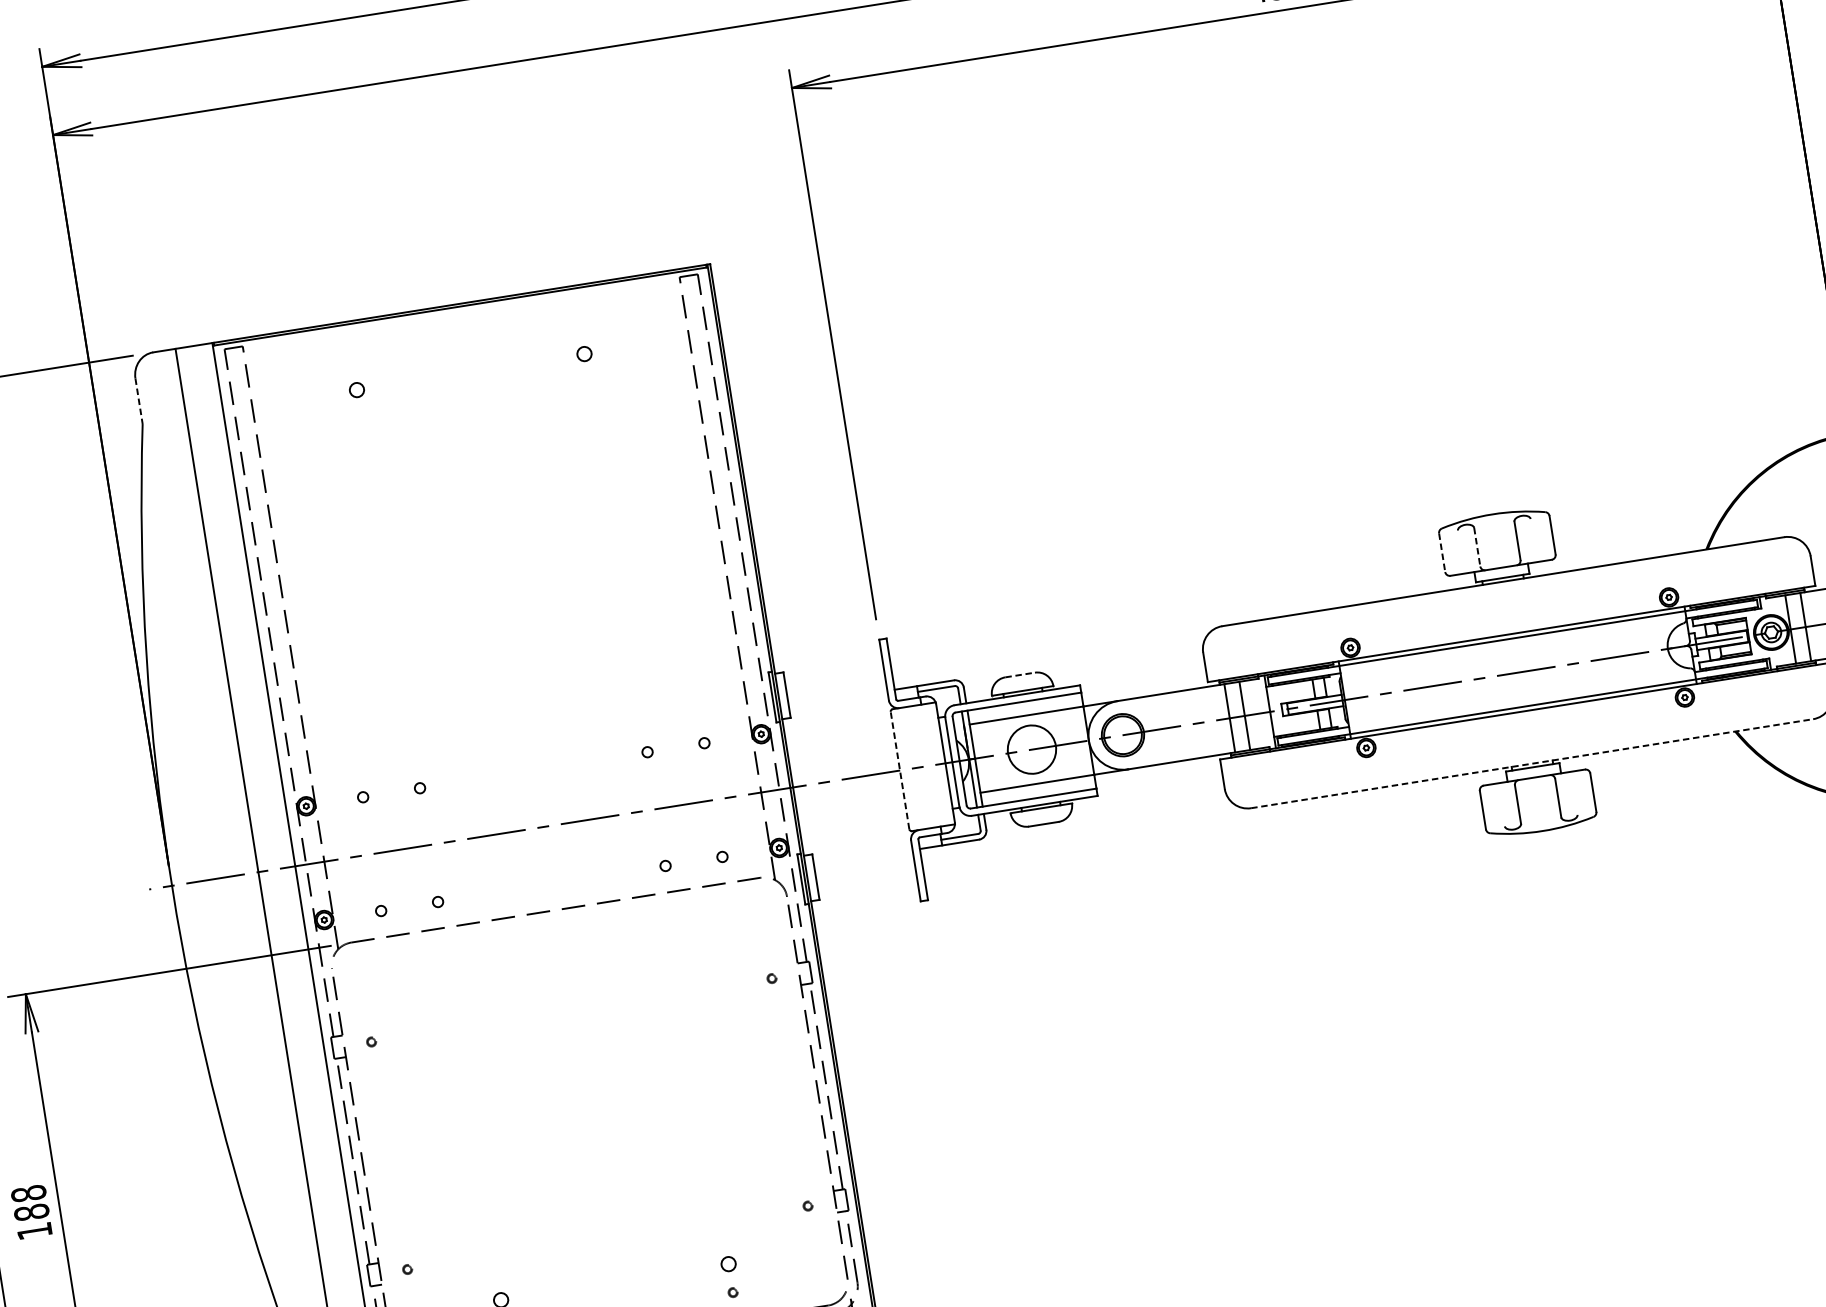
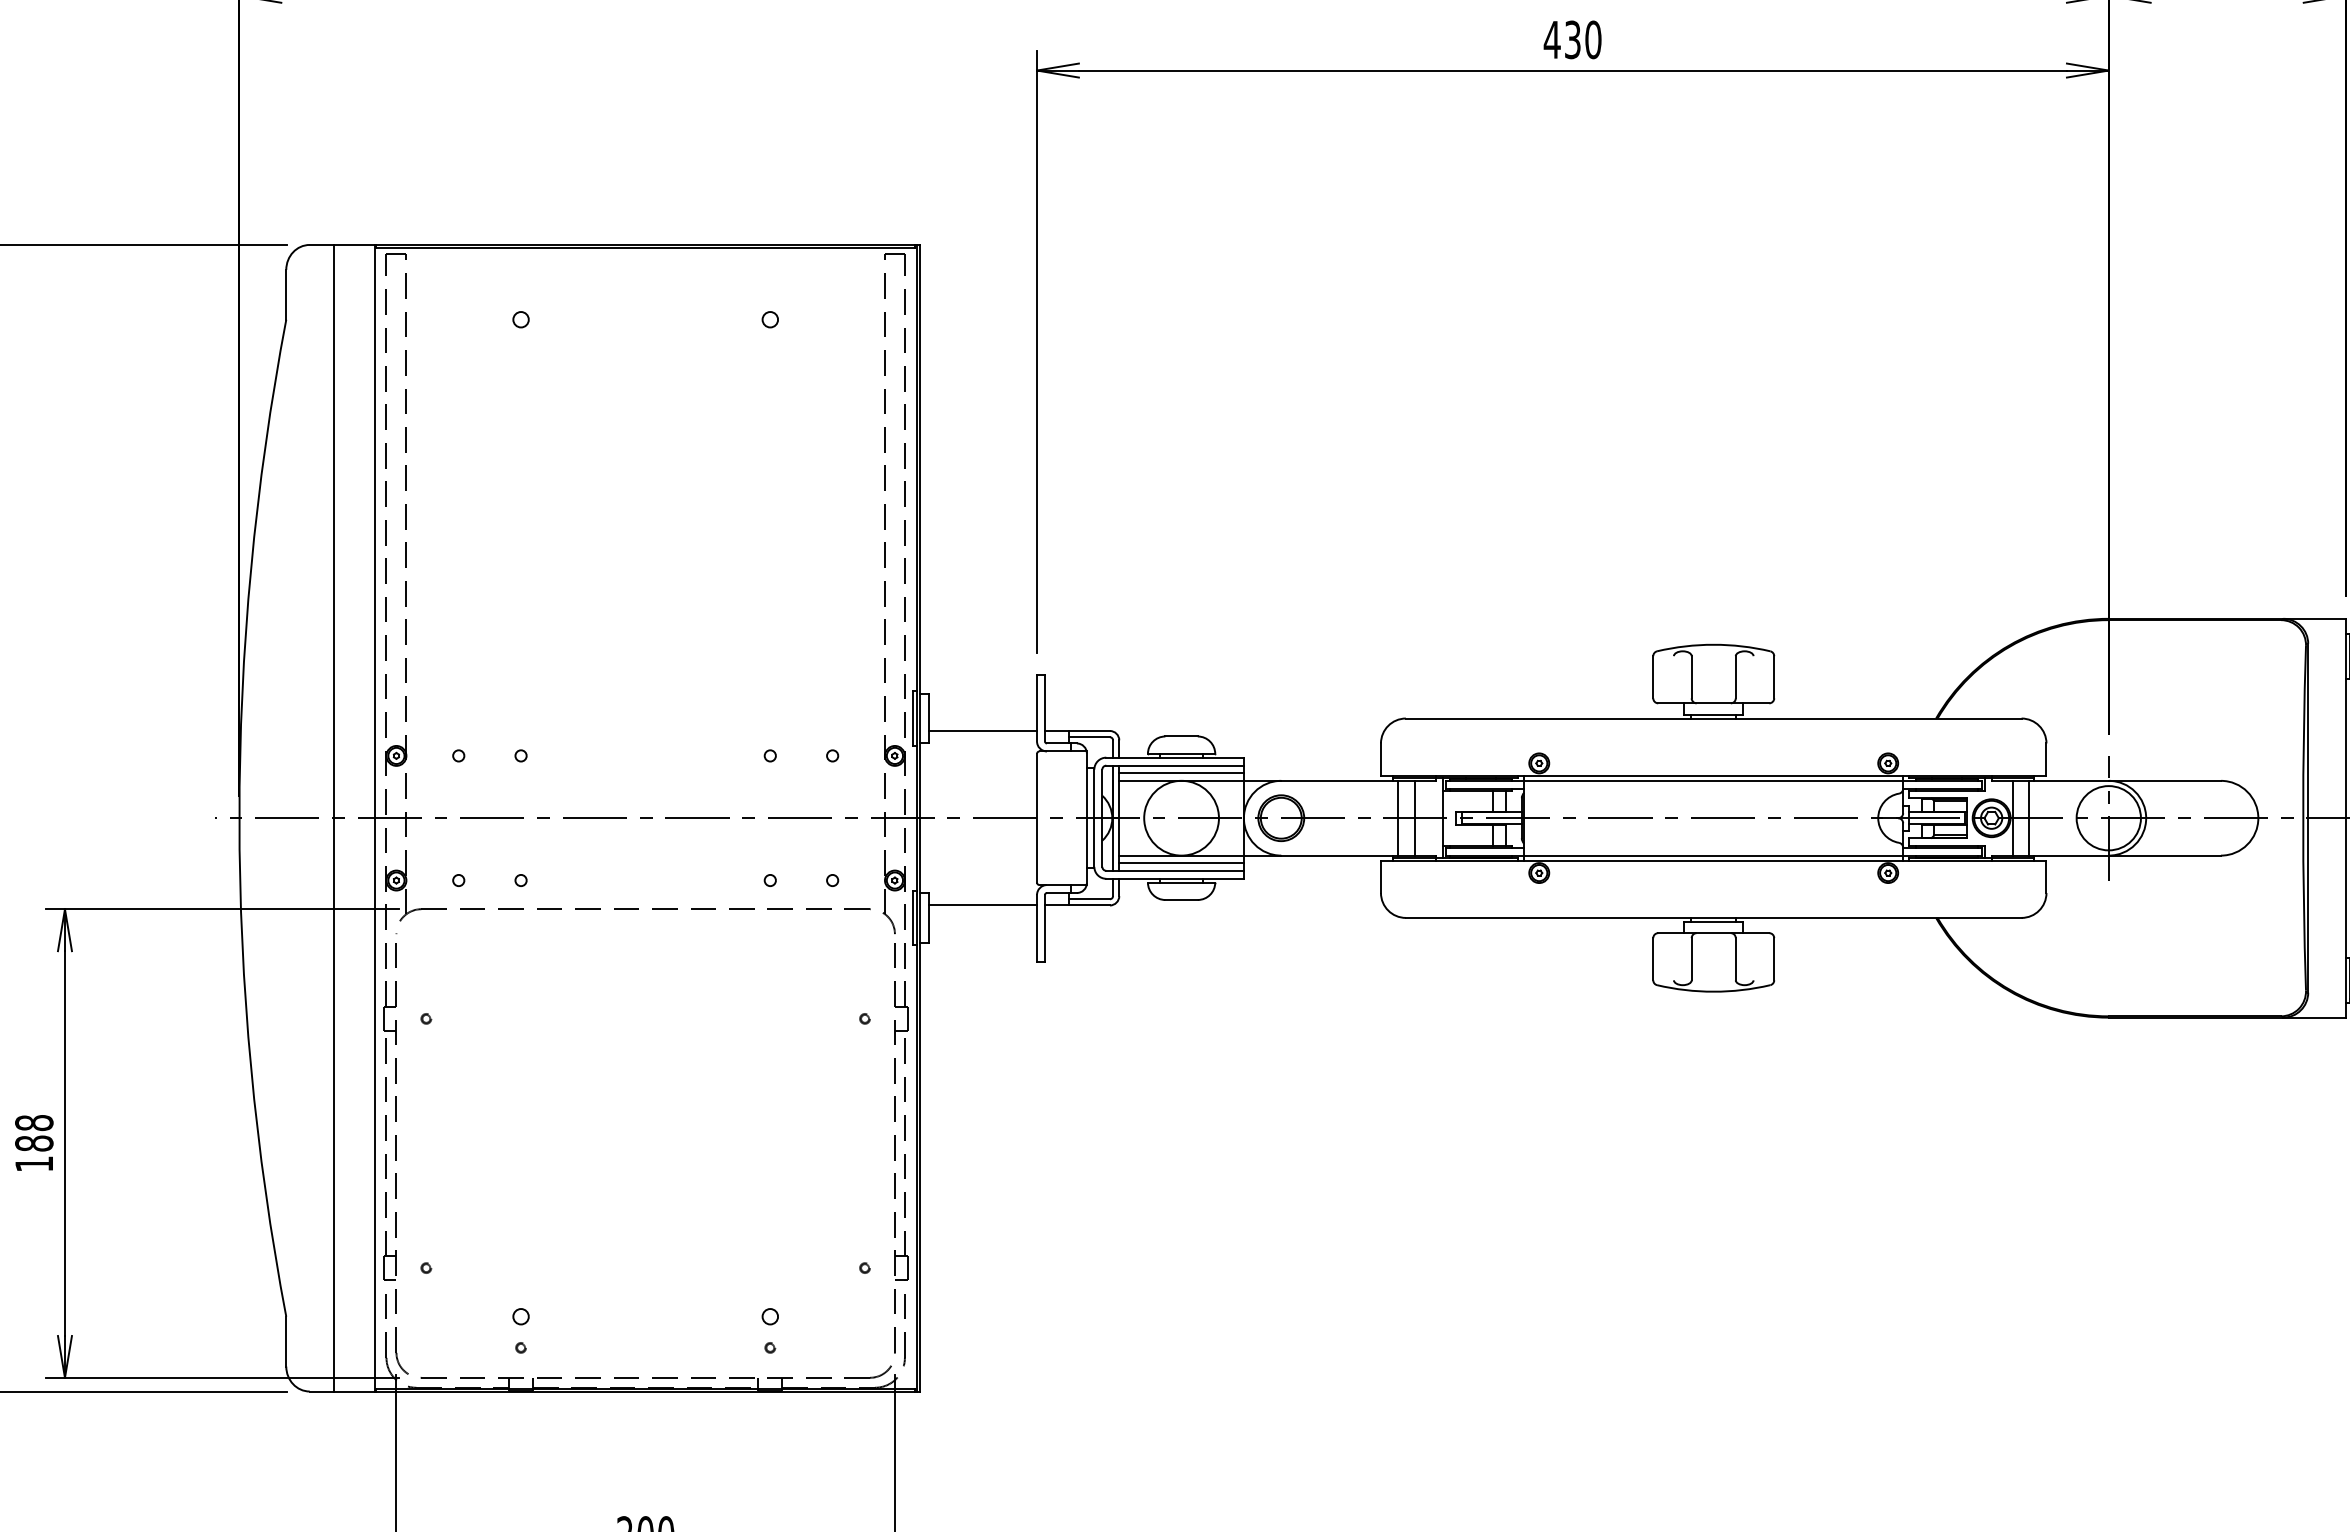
line: (139, 400) -> (286, 294), dashed -> solid
line: (1477, 547) -> (1691, 677), dashed -> solid
line: (1442, 552) -> (1653, 677), dashed -> solid
line: (1021, 674) -> (1182, 736), dashed -> solid
line: (838, 699) -> (983, 731), added
line: (1025, 708) -> (1181, 773), added
circle: (1031, 748) -> (1181, 817), size x1.43
line: (1531, 763) -> (1713, 917), dashed -> solid
line: (900, 769) -> (1037, 817), dashed -> solid
line: (1038, 790) -> (1181, 863), added
line: (863, 857) -> (983, 905), added

